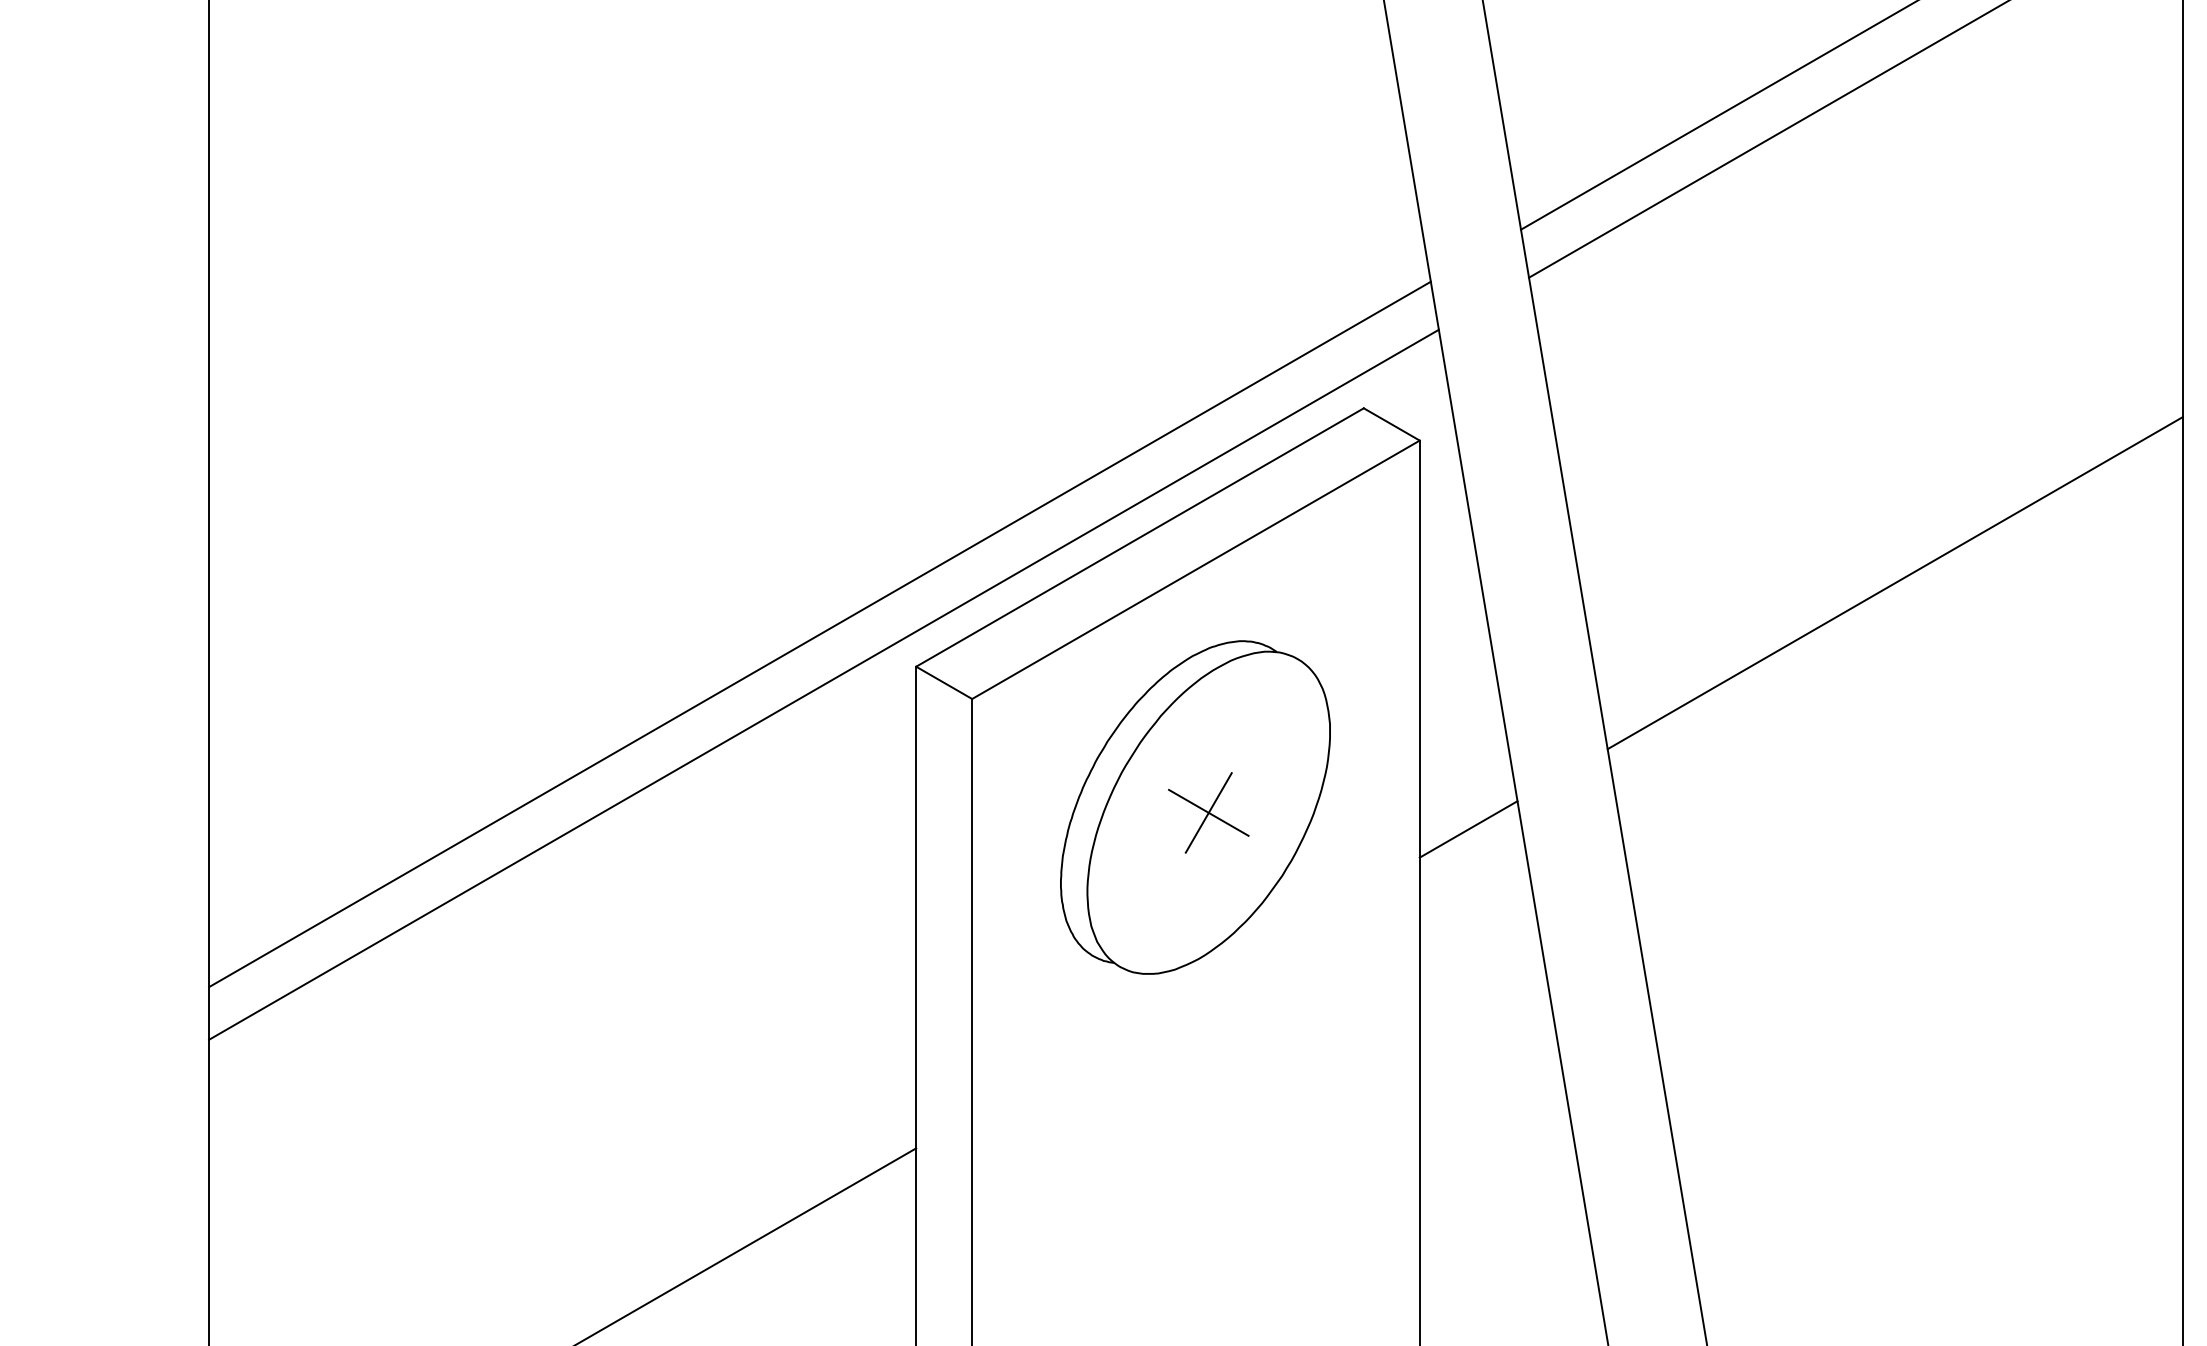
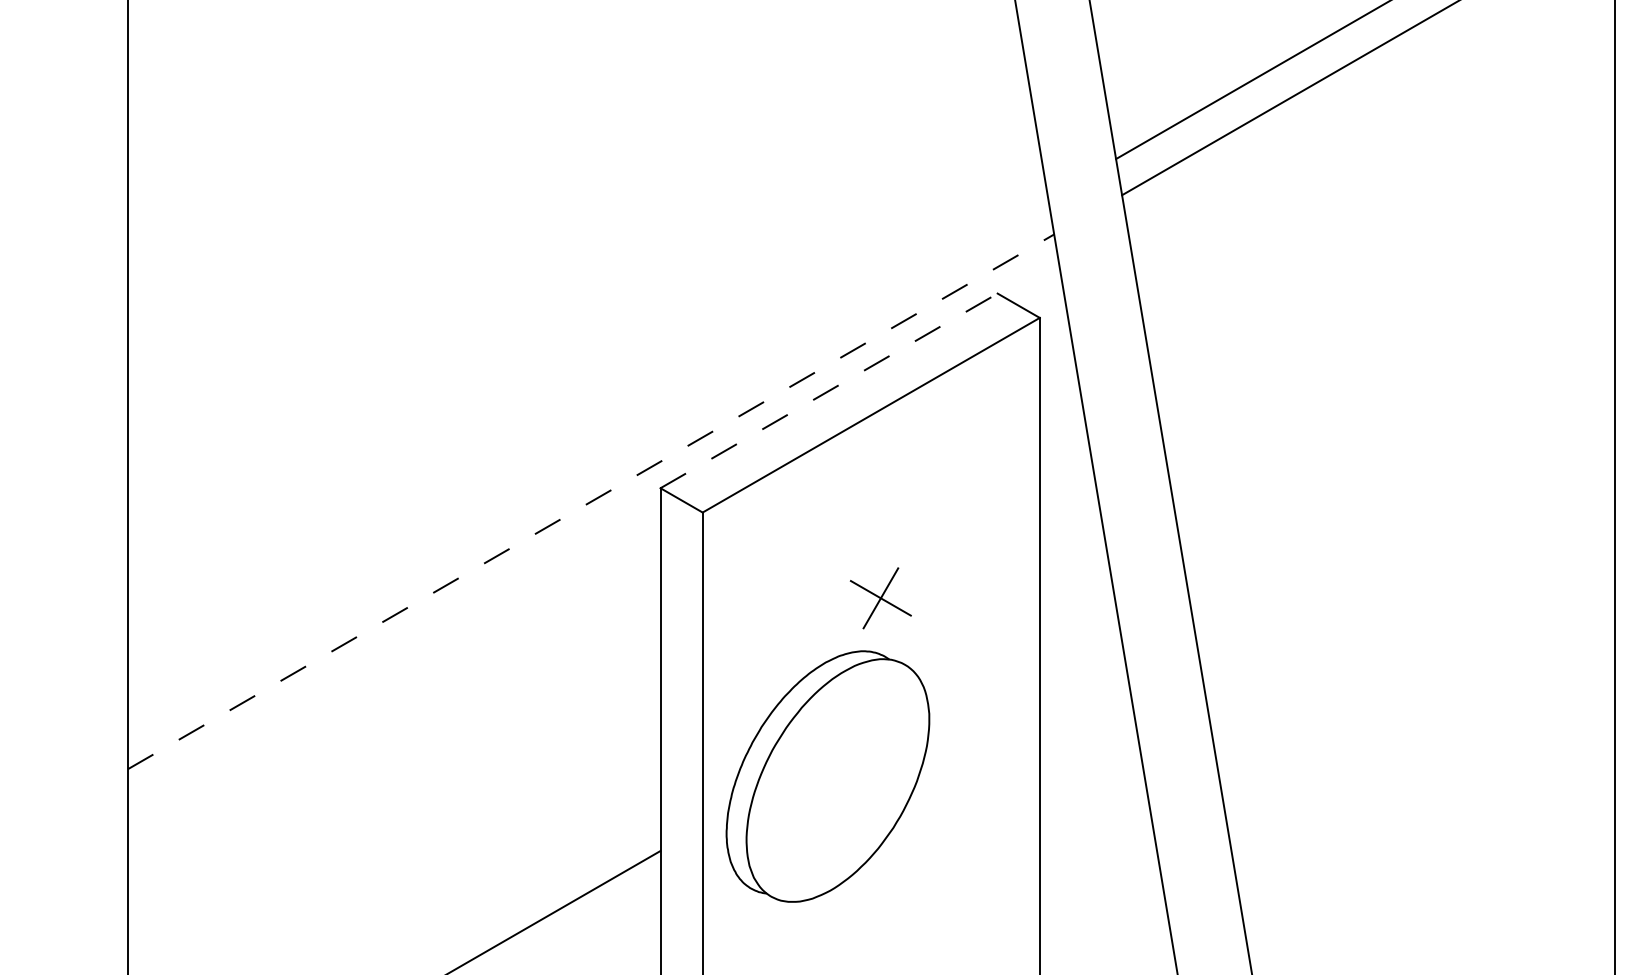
line: (1140, 537) -> (829, 390), solid -> dashed
line: (1894, 583) -> (1397, 425), removed
line: (819, 634) -> (587, 463), removed
line: (824, 684) -> (591, 501), solid -> dashed
part: (1195, 807) -> (827, 776), moved
line: (1468, 829) -> (1076, 610), removed

